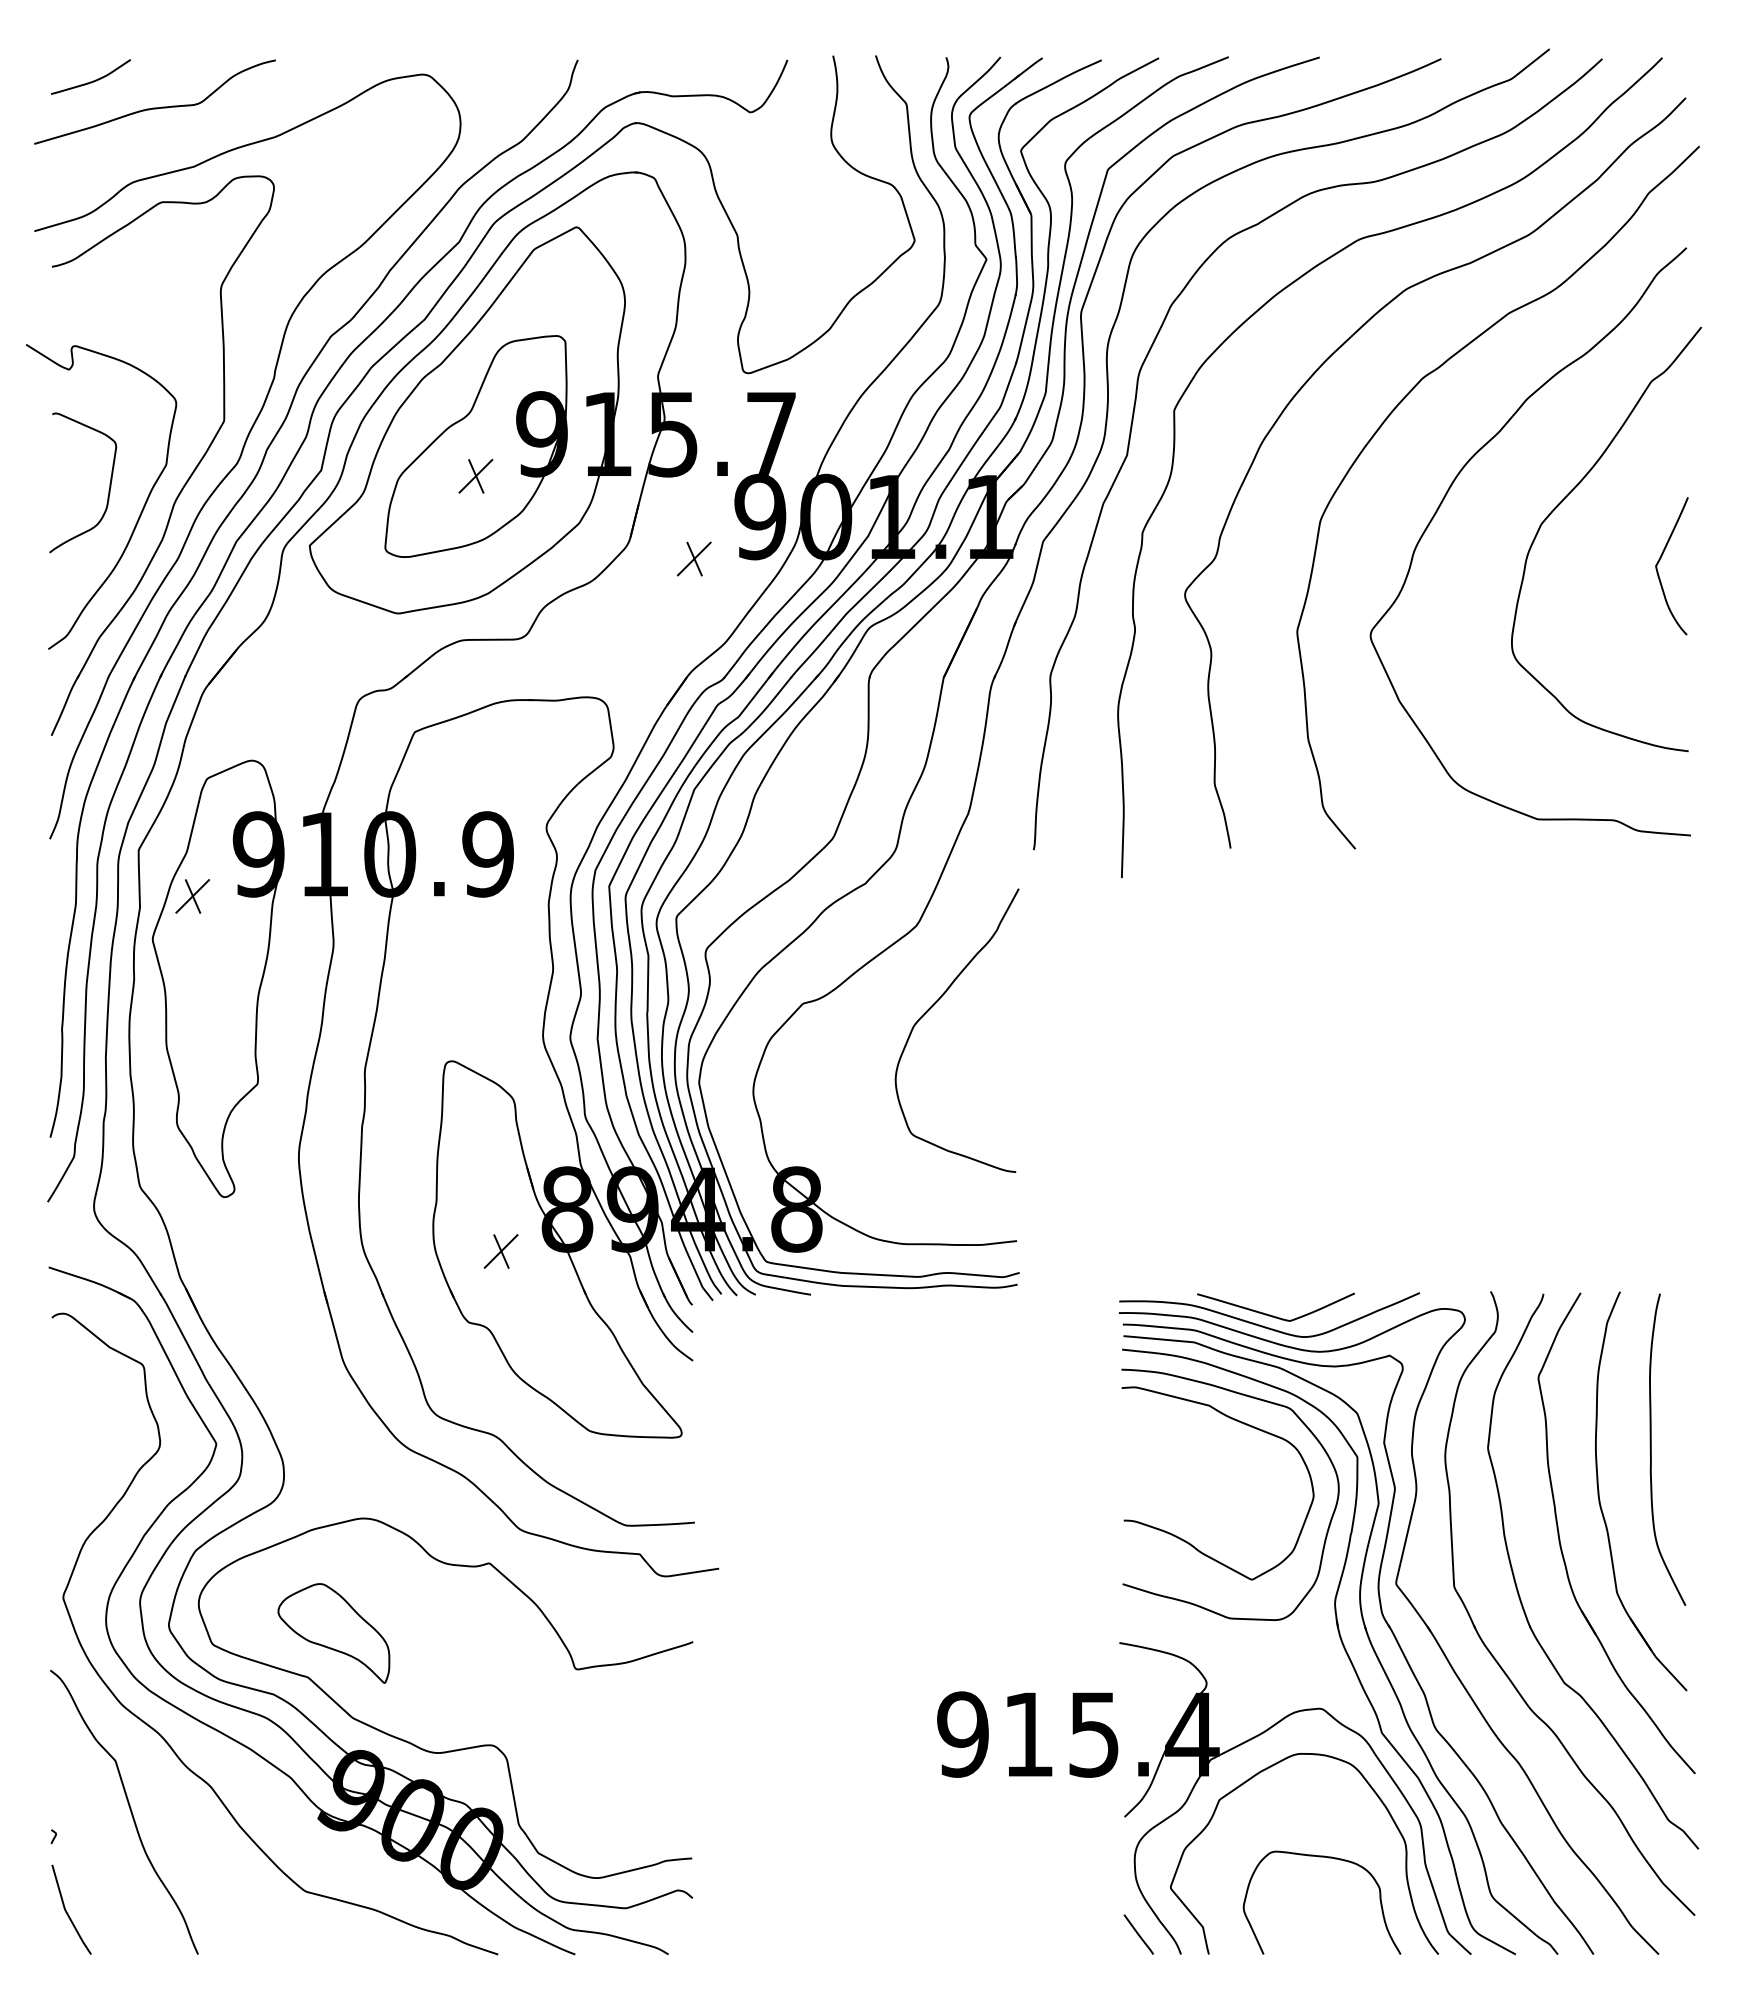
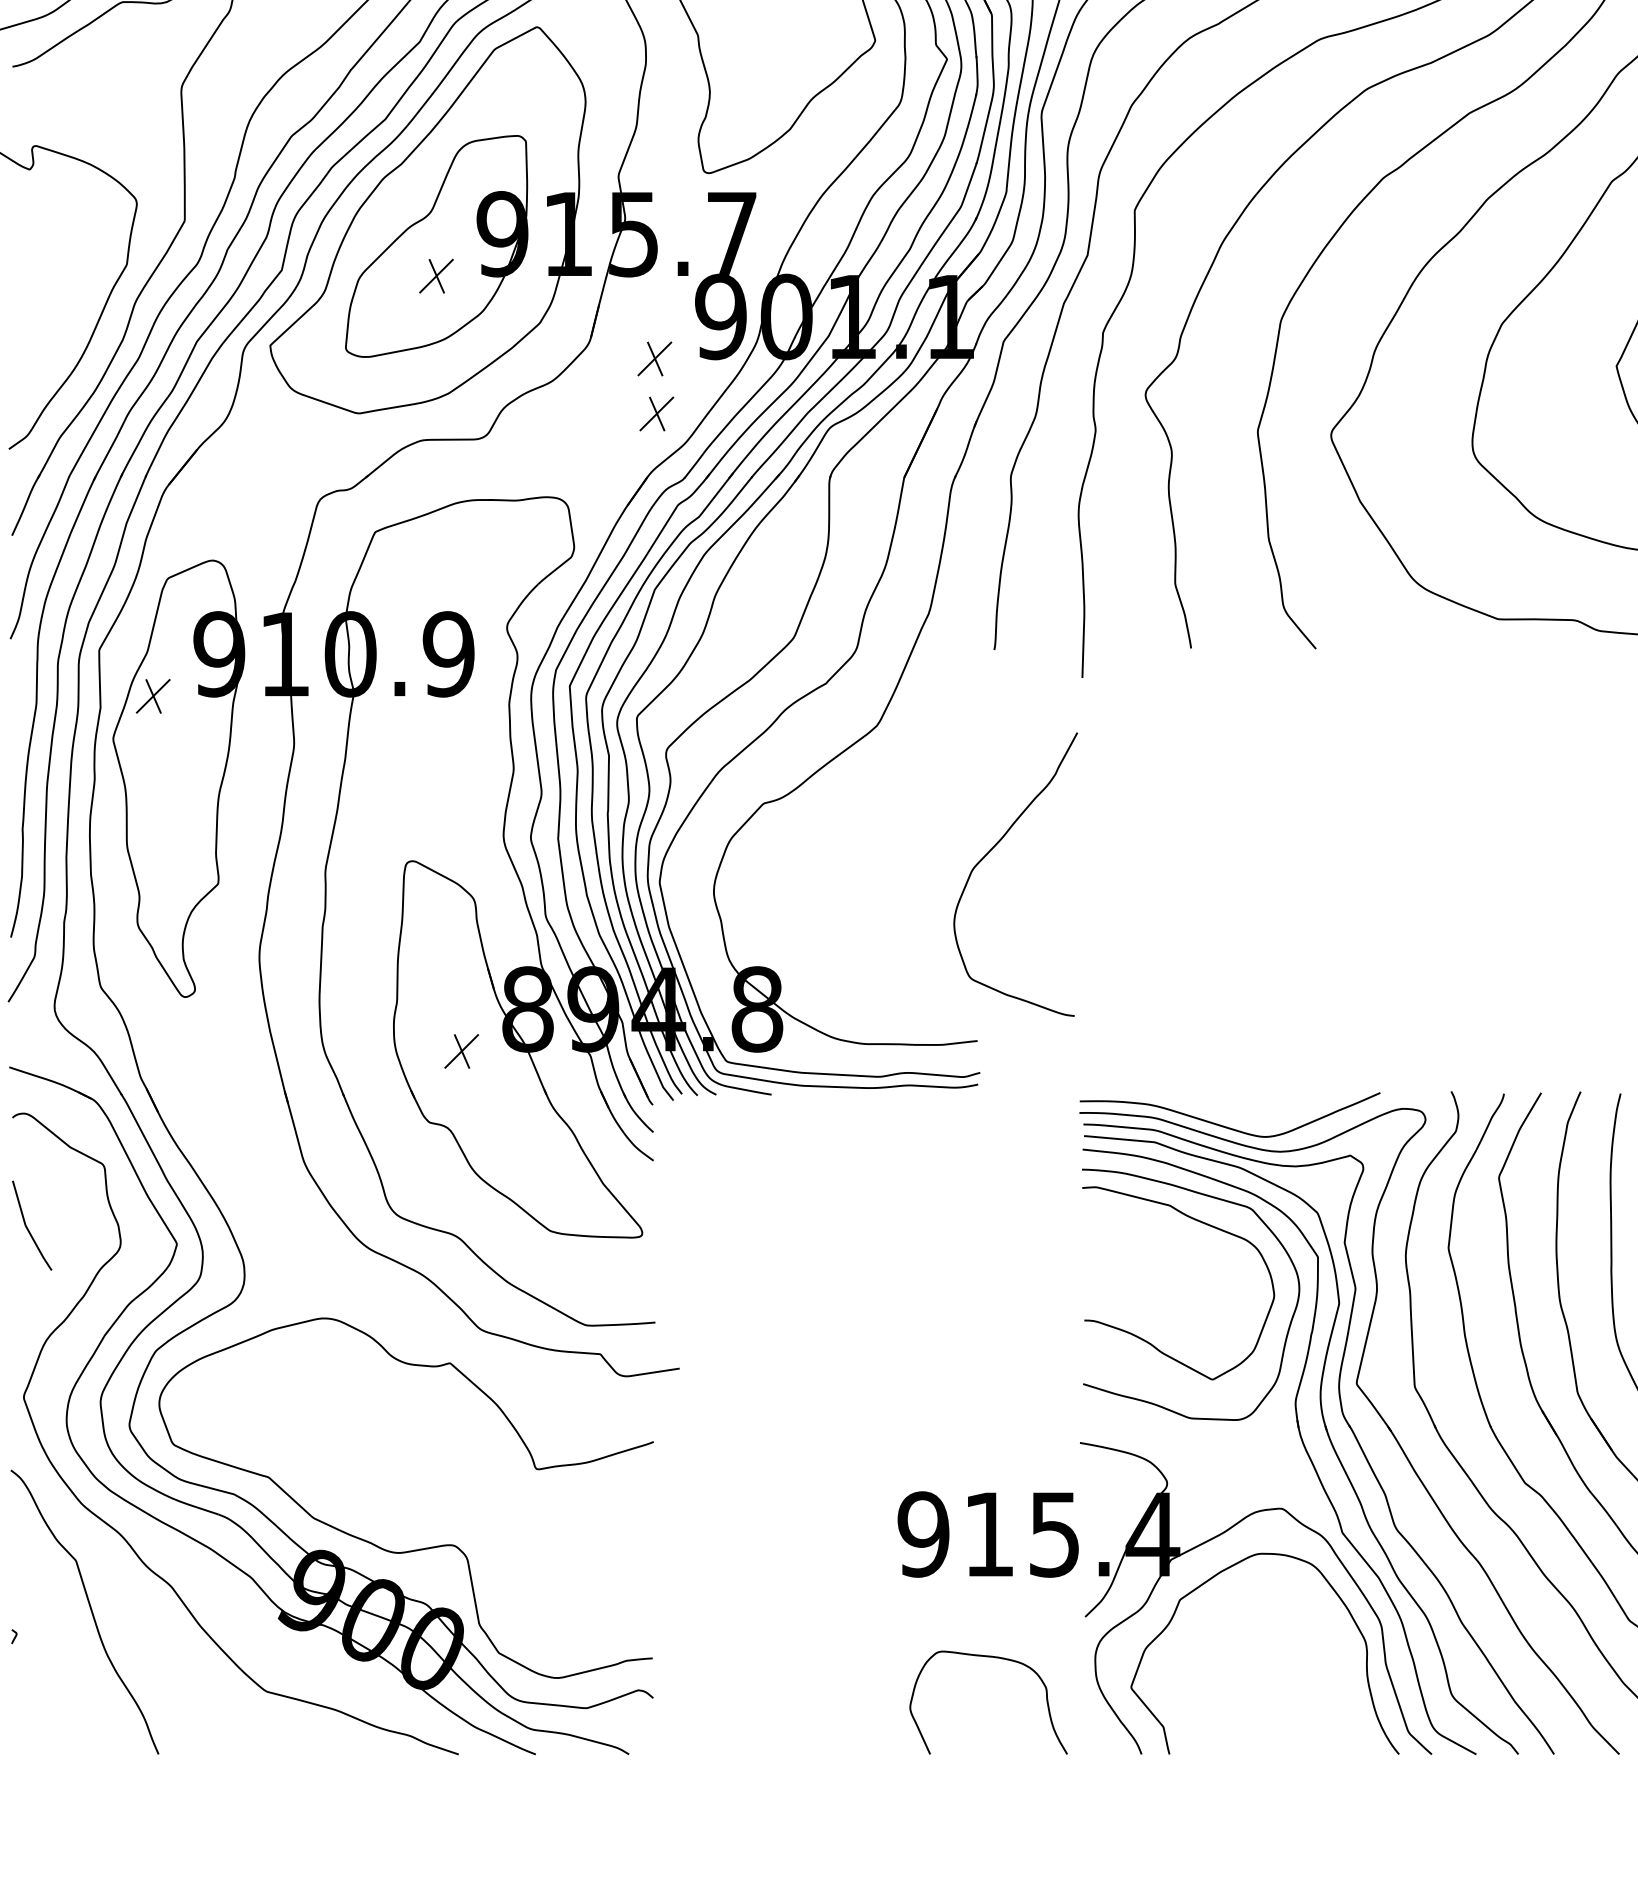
curve: (109, 483) -> (70, 283), removed
part: (695, 613) -> (656, 413), added
curve: (933, 1006) -> (992, 850), moved
curve: (1273, 1315) -> (1234, 1115), removed
part: (333, 1633) -> (294, 1433), removed
curve: (1328, 1858) -> (995, 1658), moved
curve: (67, 1911) -> (28, 1227), moved
line: (1138, 1934) -> (1099, 1734), removed

